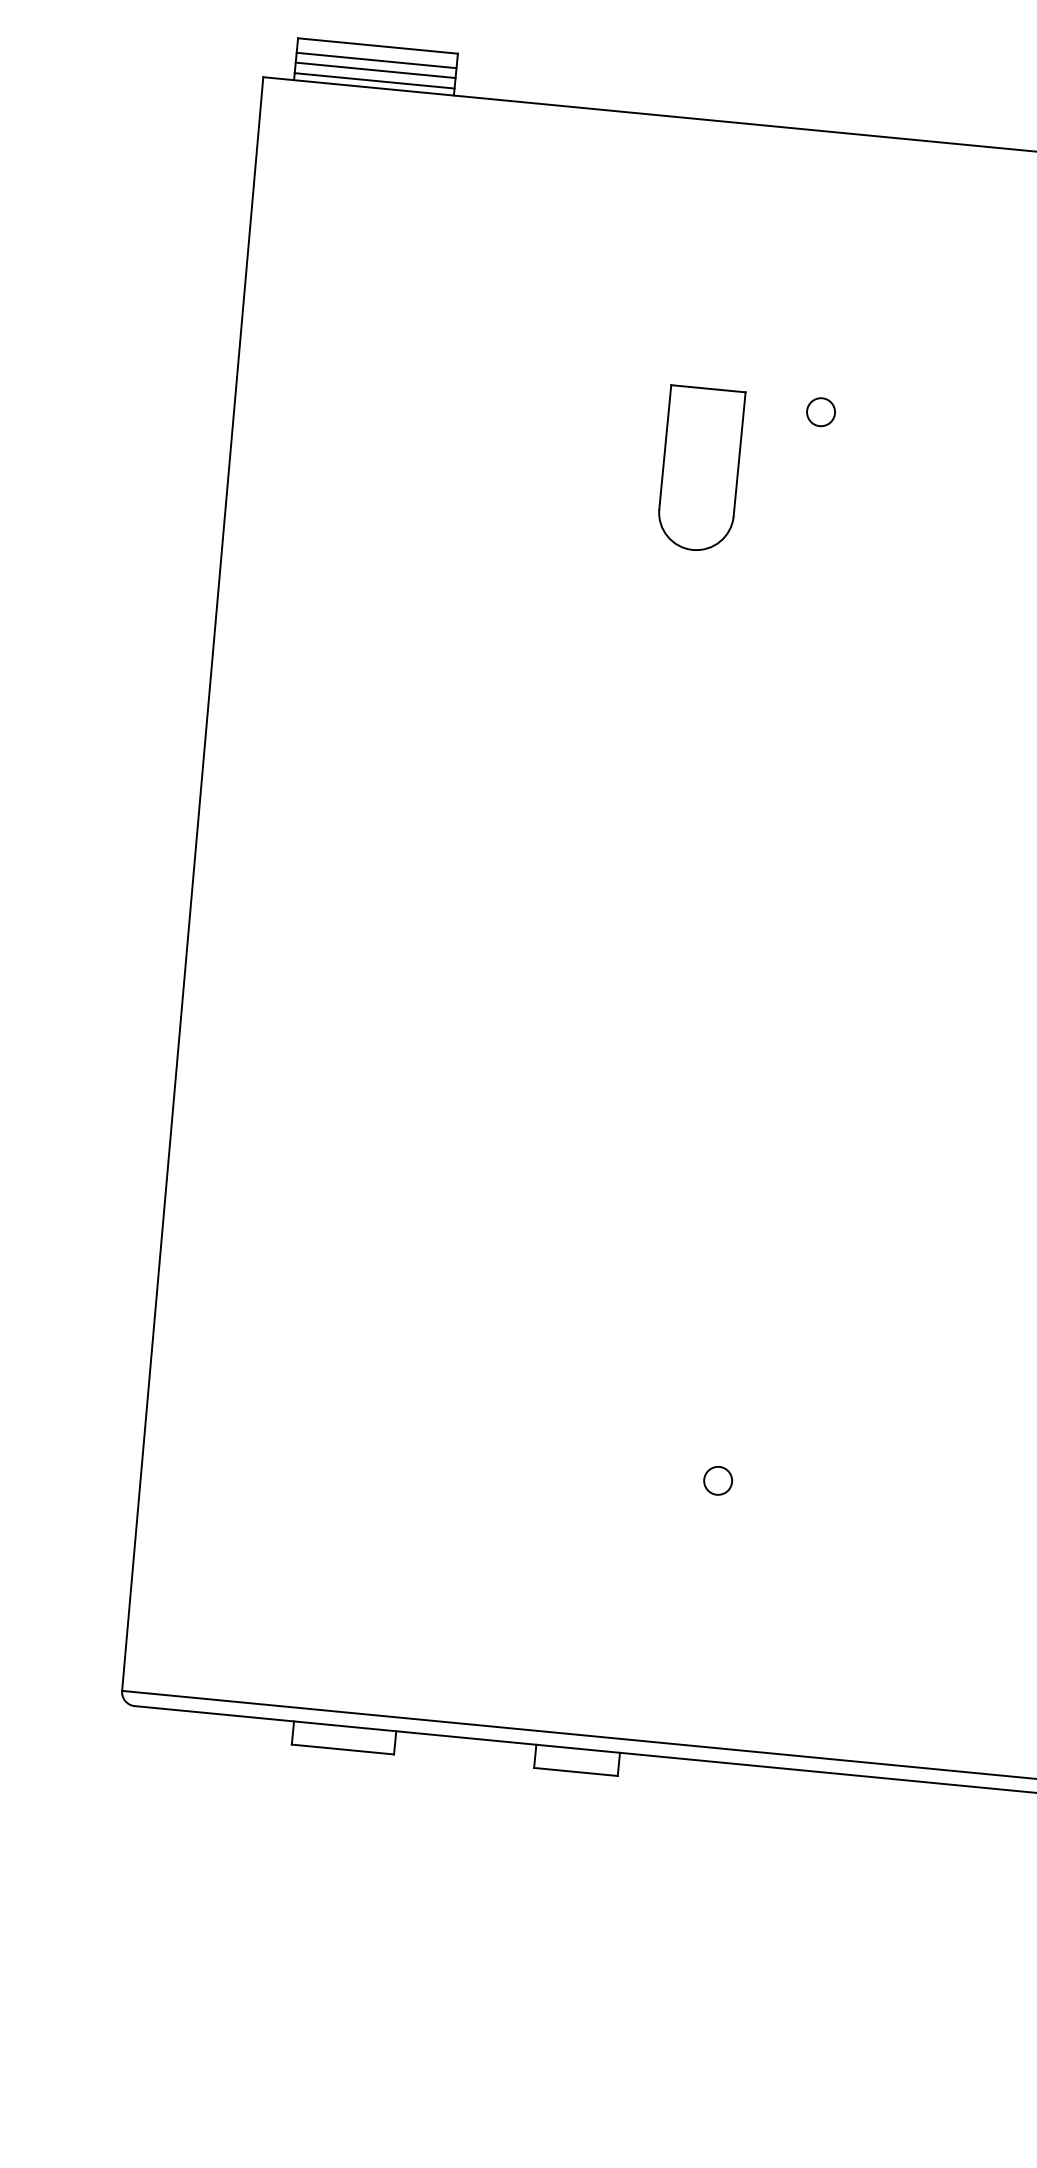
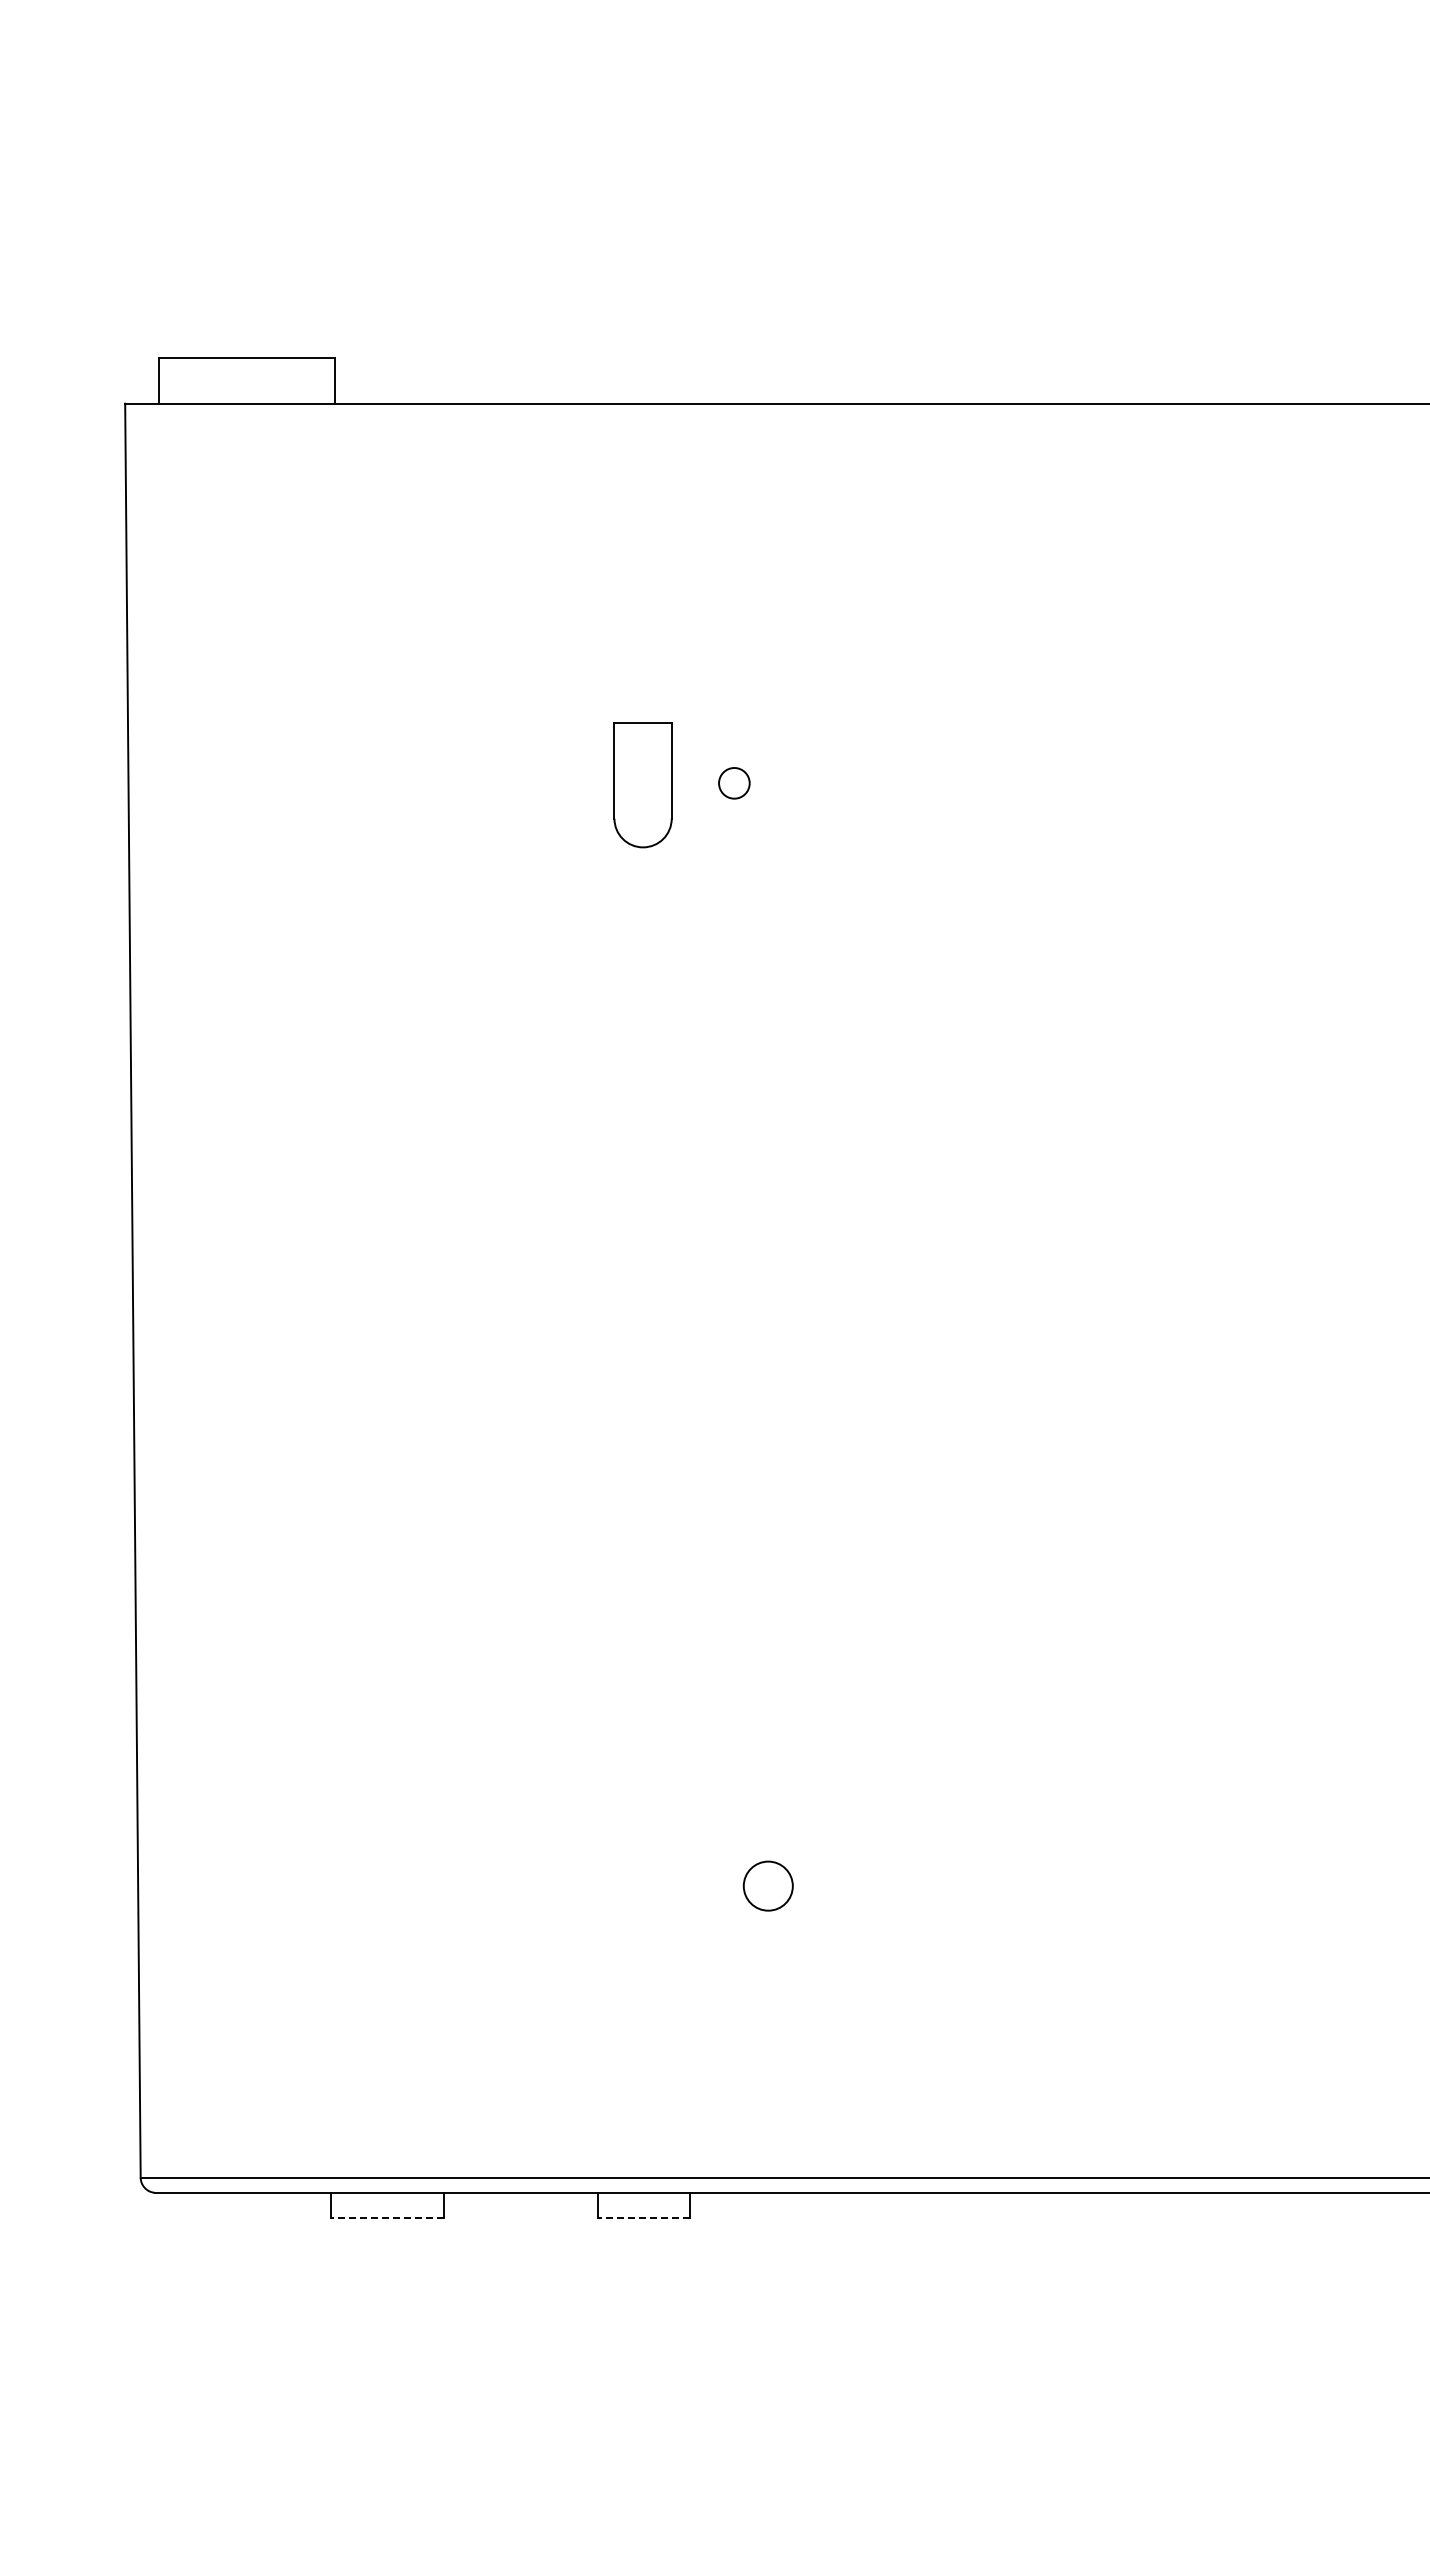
line: (376, 60) -> (246, 373), removed
line: (375, 70) -> (246, 384), removed
line: (374, 80) -> (246, 395), removed
circle: (821, 412) -> (734, 783), moved
part: (700, 469) -> (642, 785), size x0.7
circle: (718, 1480) -> (768, 1885), size x1.6
line: (342, 1749) -> (387, 2218), solid -> dashed
line: (575, 1772) -> (643, 2218), solid -> dashed

